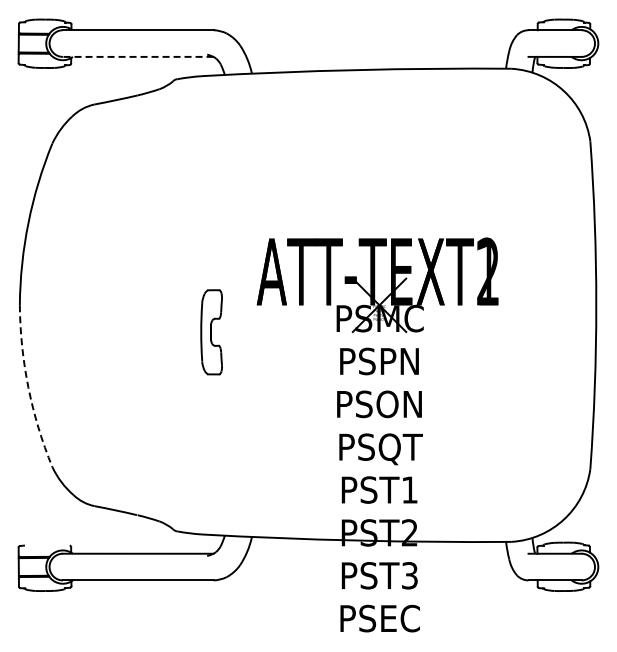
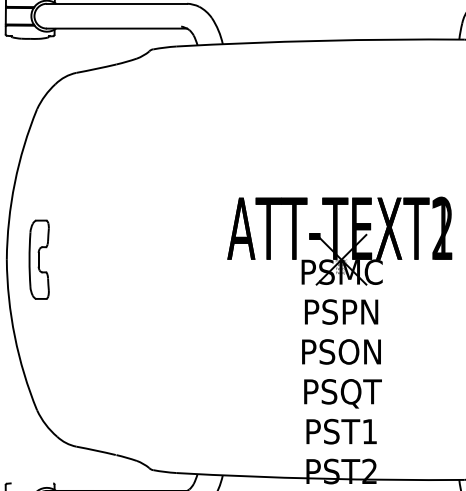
line: (137, 56) -> (116, 28), dashed -> solid
part: (211, 332) -> (39, 259), moved
arc: (28, 387) -> (14, 336), dashed -> solid

